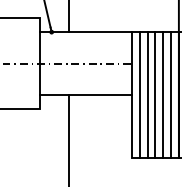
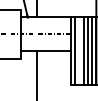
line: (147, 95) -> (79, 51), removed

